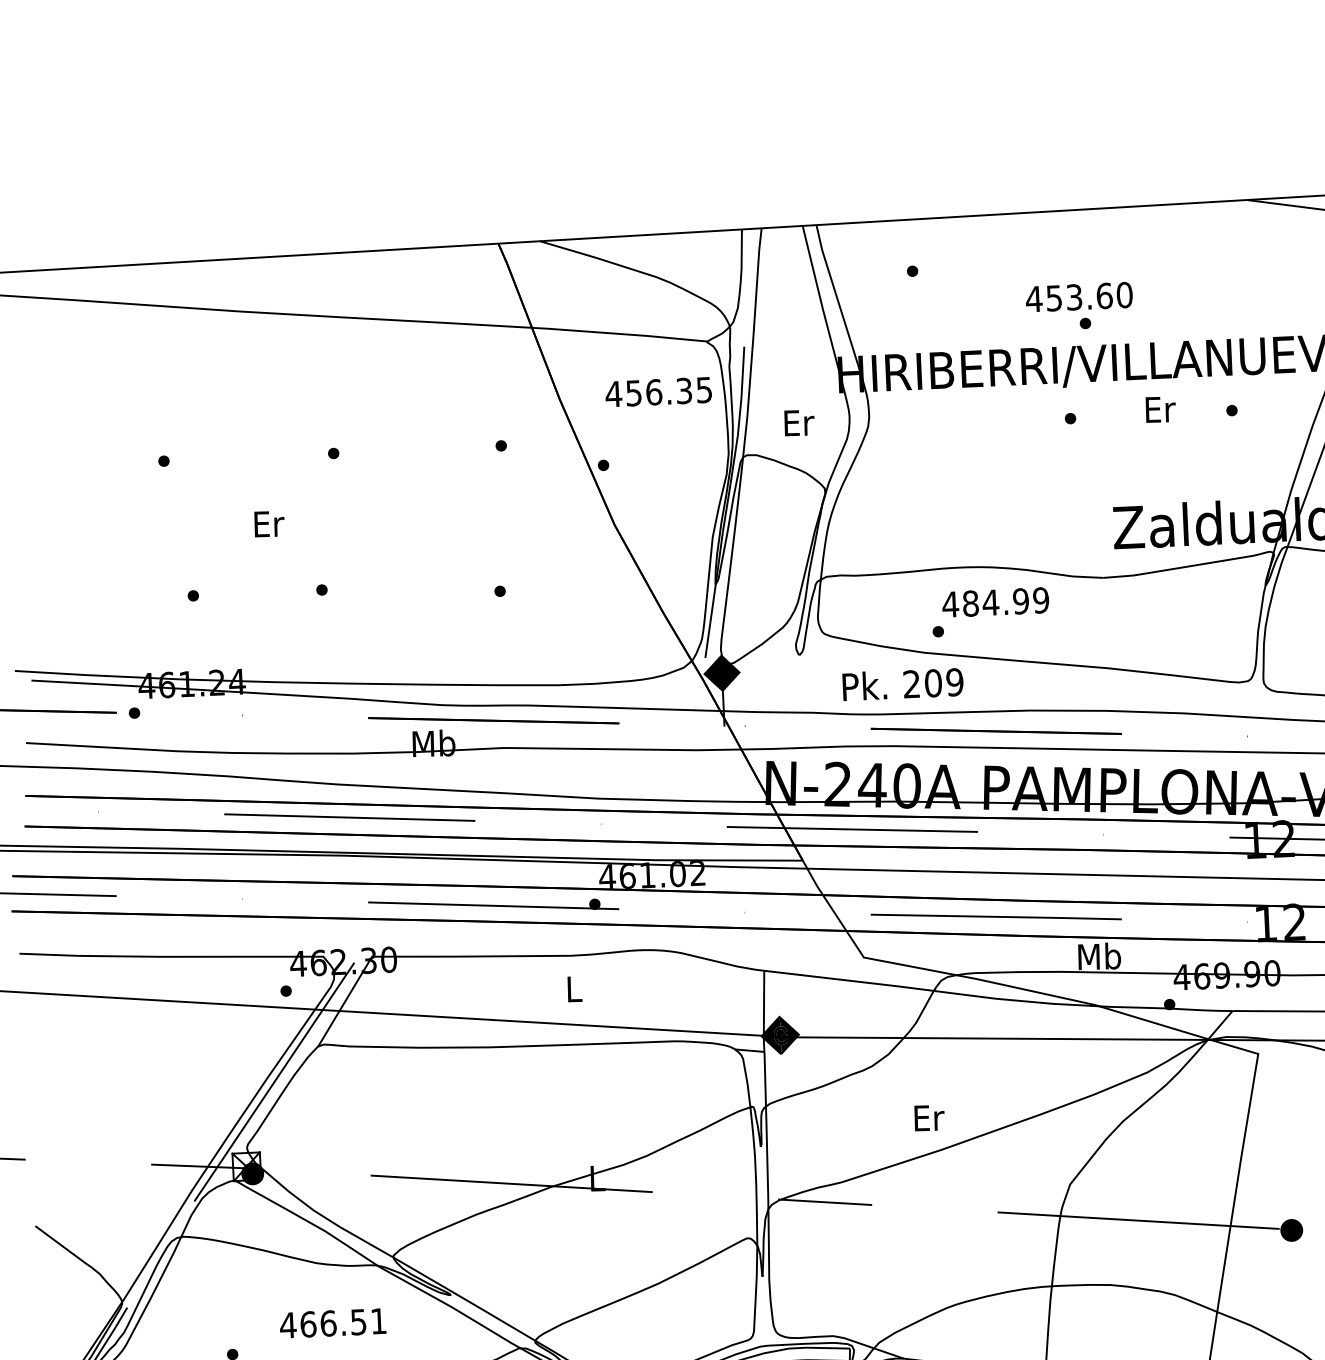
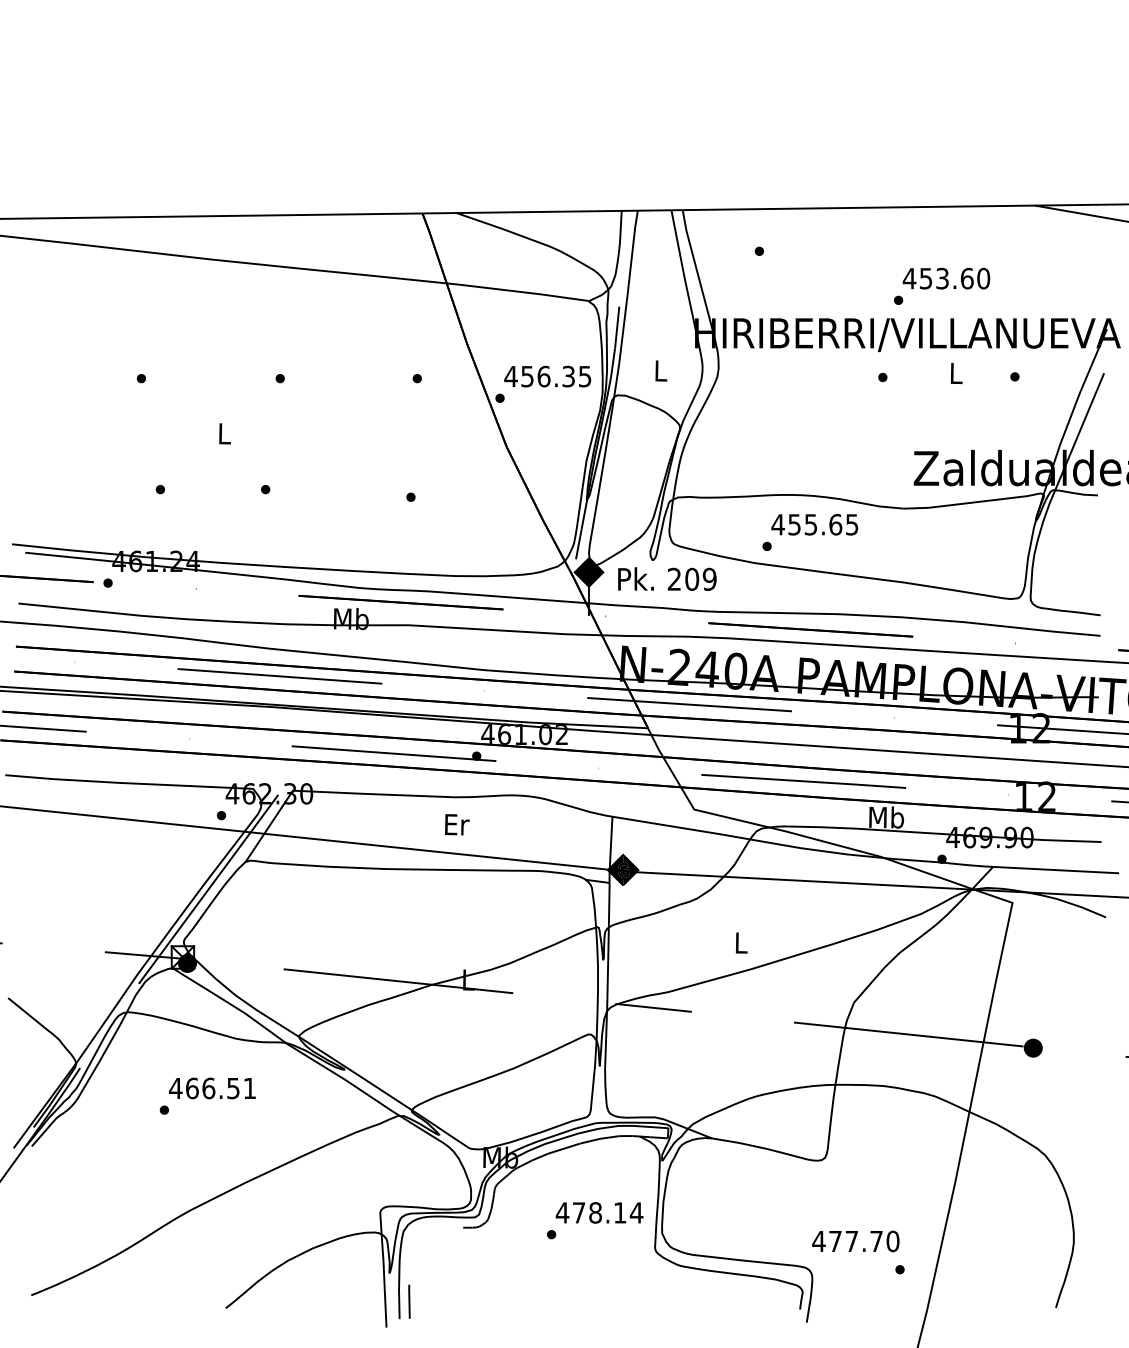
text: (1079, 296) -> (946, 278), moved
text: (658, 392) -> (547, 376), moved
text: (1160, 408) -> (956, 372), Er -> L
text: (799, 422) -> (661, 370), Er -> L
text: (269, 523) -> (225, 433), Er -> L
text: (1006, 601) -> (823, 524), 484.99 -> 455.65
text: (903, 683) -> (667, 578), moved
text: (575, 988) -> (457, 824), L -> Er
text: (929, 1117) -> (741, 942), Er -> L
text: (333, 1323) -> (212, 1088), moved

